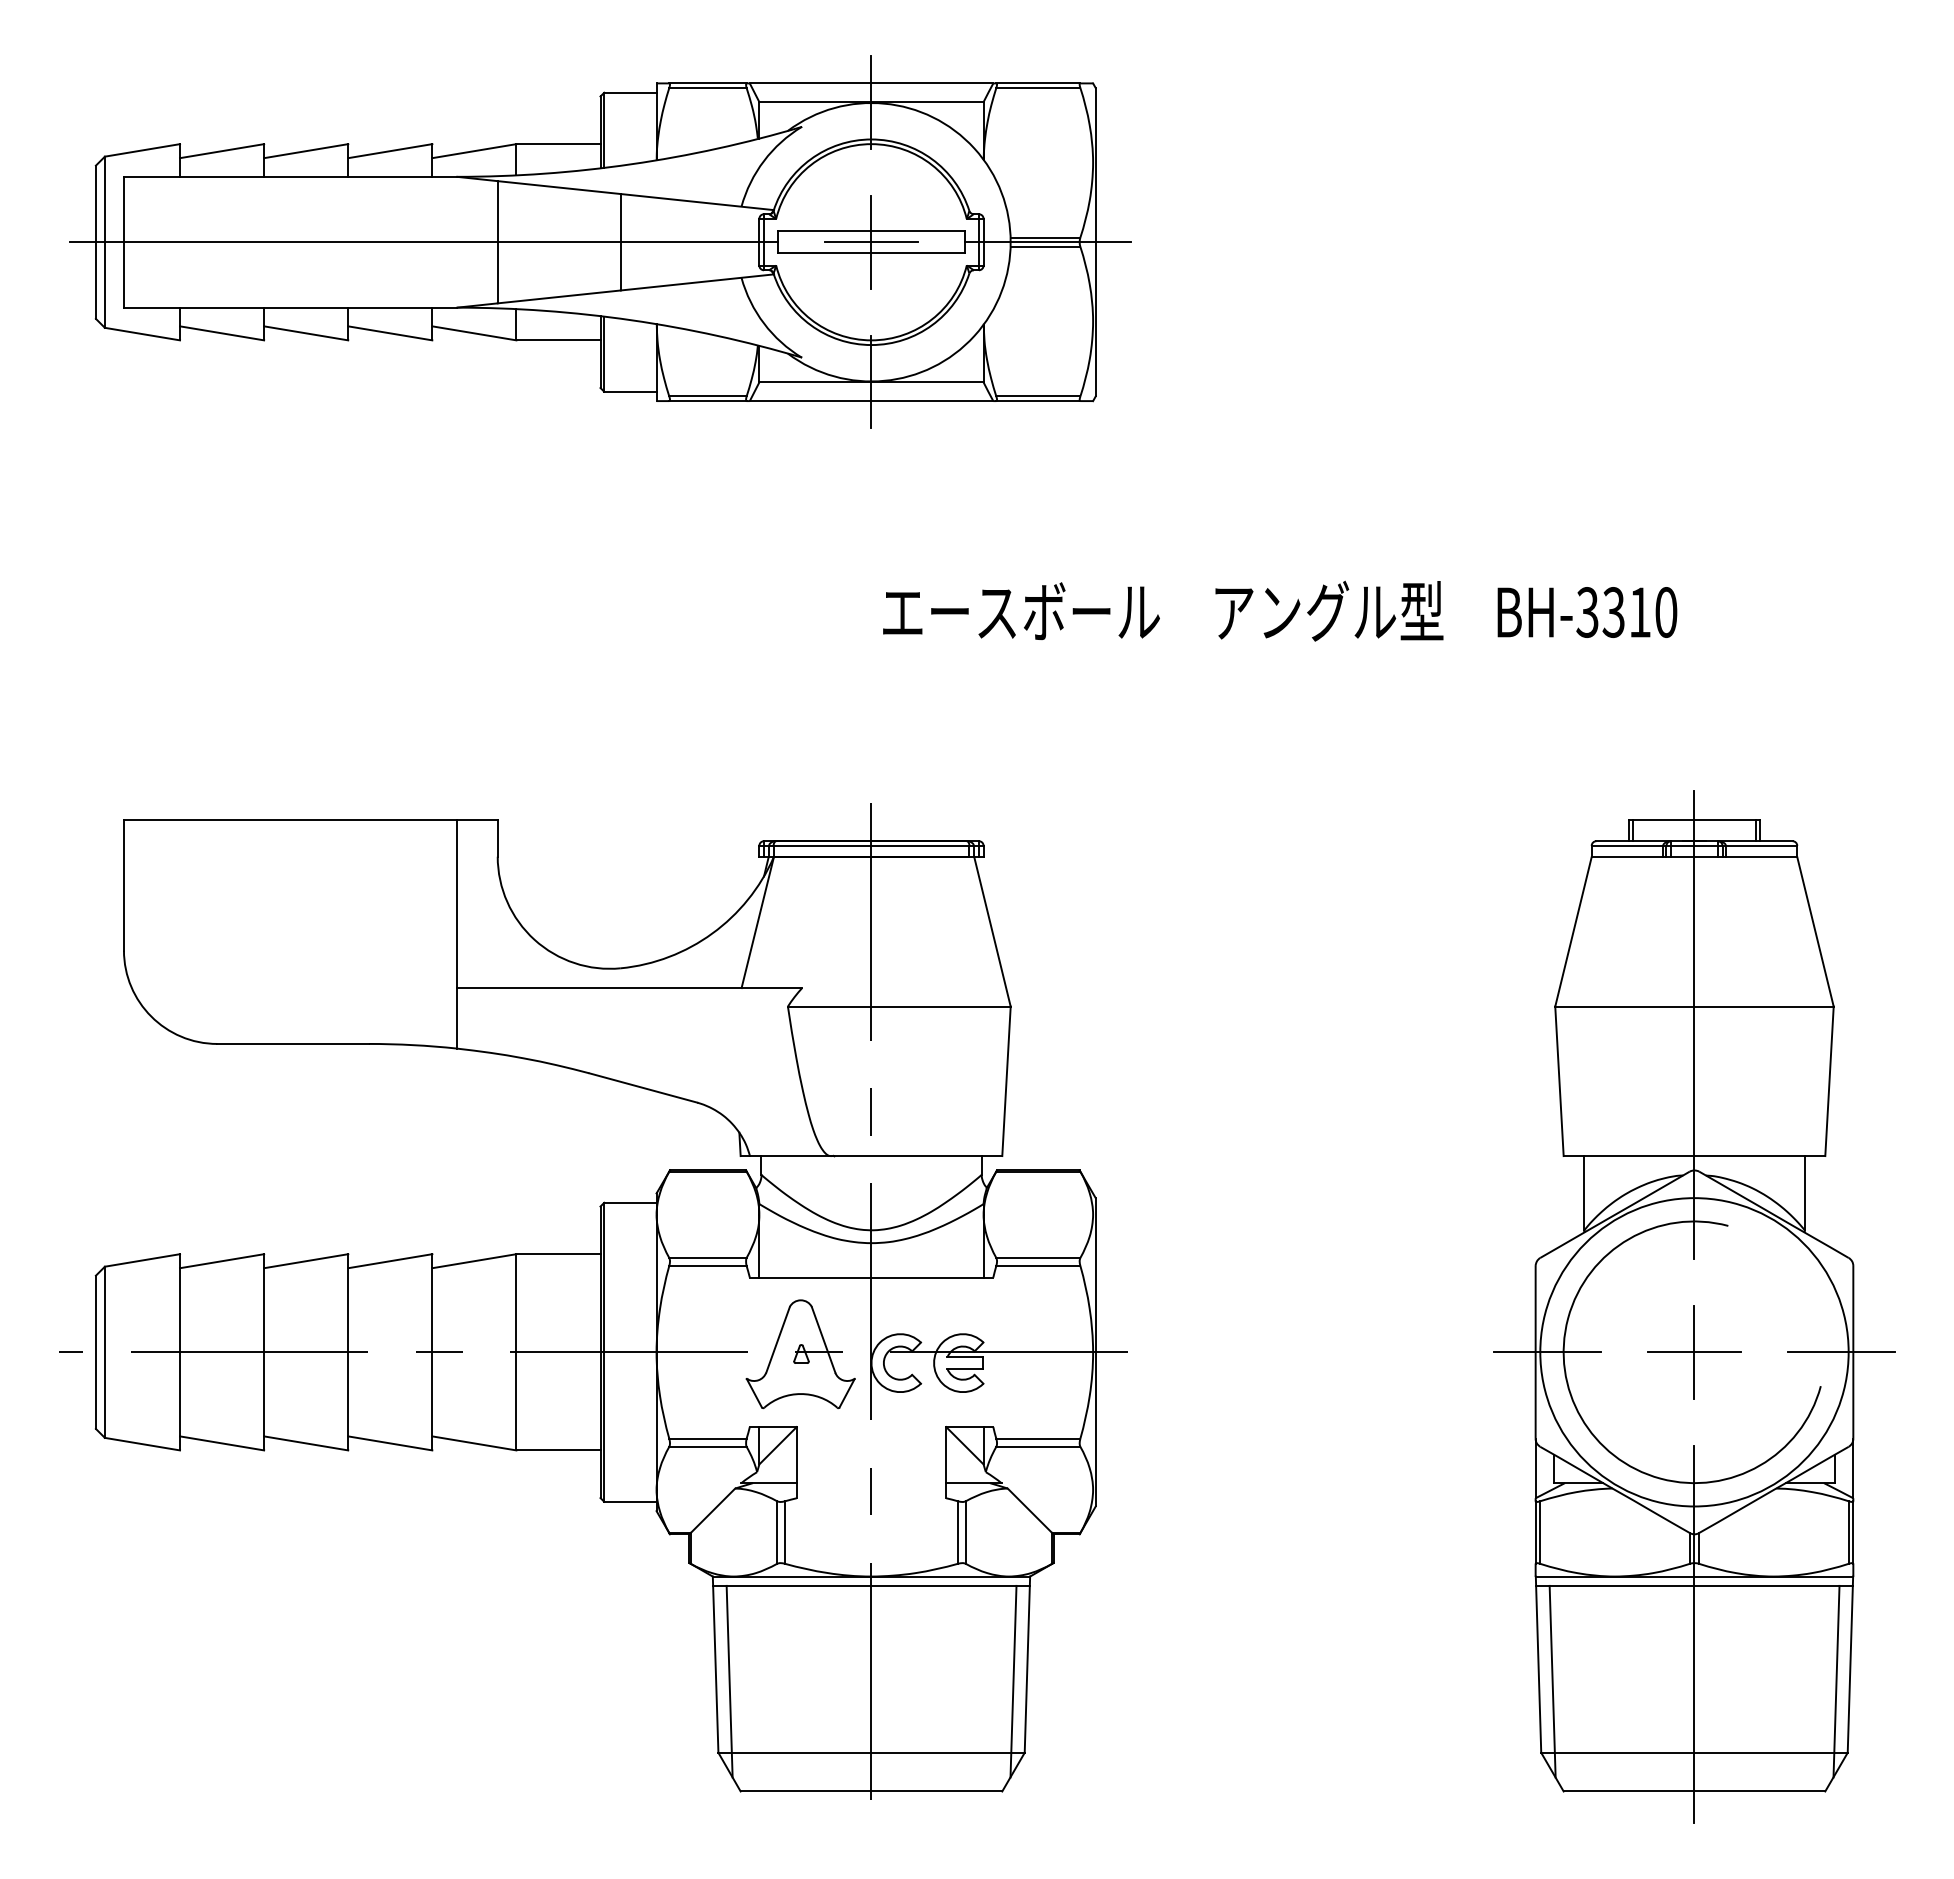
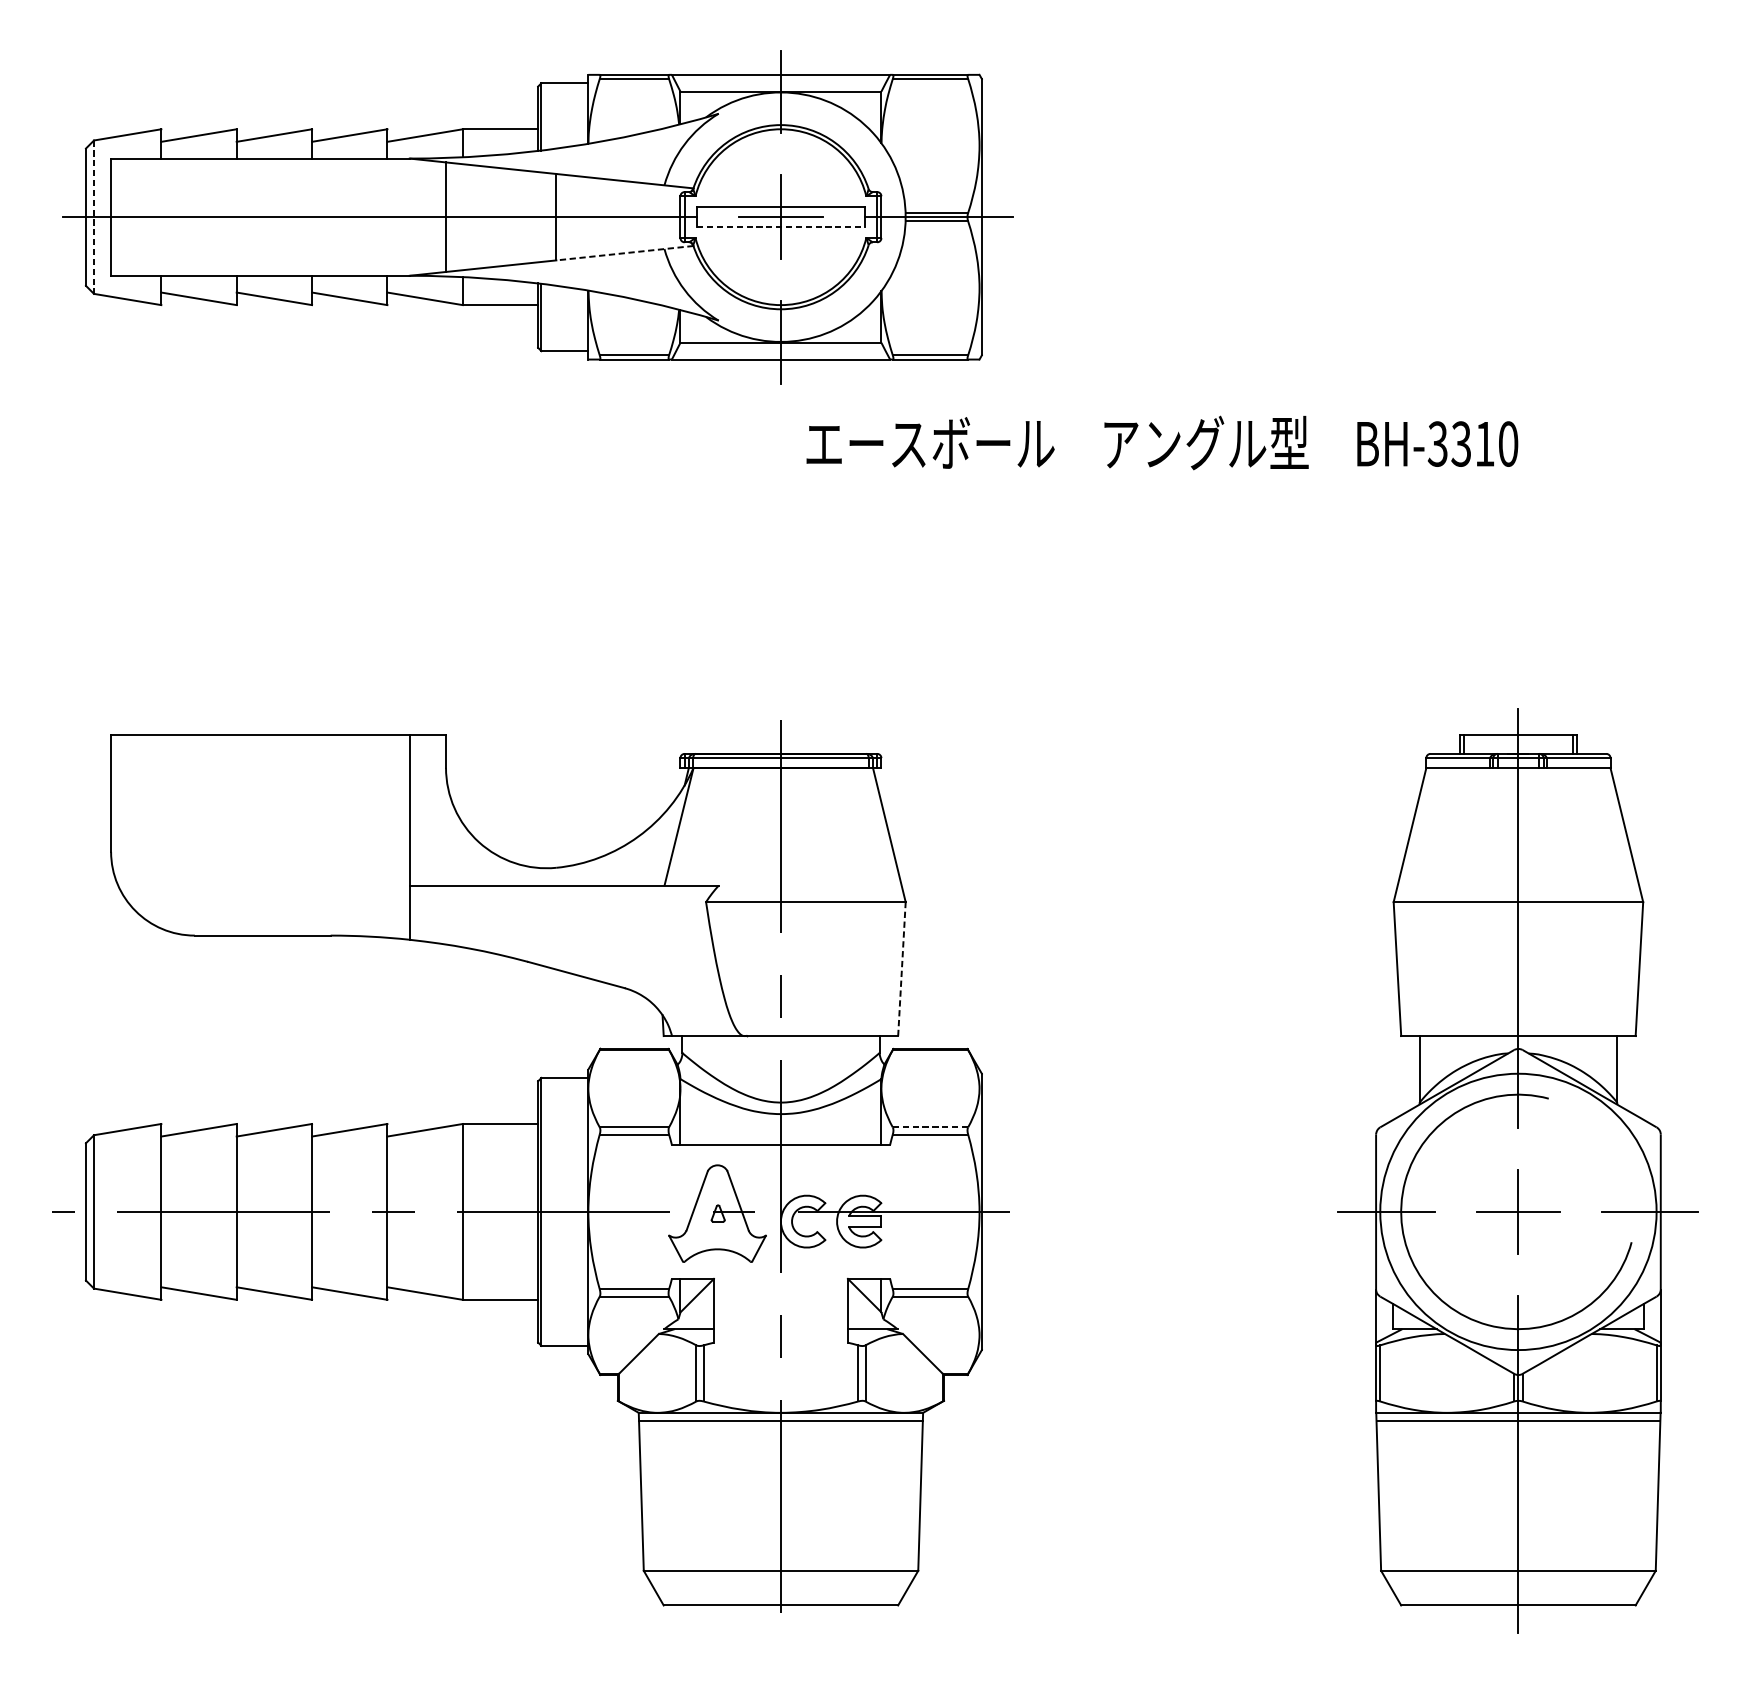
line: (104, 242) -> (93, 217), solid -> dashed
line: (871, 253) -> (780, 227), solid -> dashed
line: (697, 282) -> (625, 253), solid -> dashed
text: (1280, 610) -> (1162, 442), moved
line: (1006, 1081) -> (901, 969), solid -> dashed
line: (1038, 1257) -> (930, 1126), solid -> dashed
line: (729, 1681) -> (653, 1506), removed
line: (1013, 1681) -> (908, 1506), removed
line: (1552, 1681) -> (1391, 1506), removed
line: (1836, 1681) -> (1645, 1506), removed

